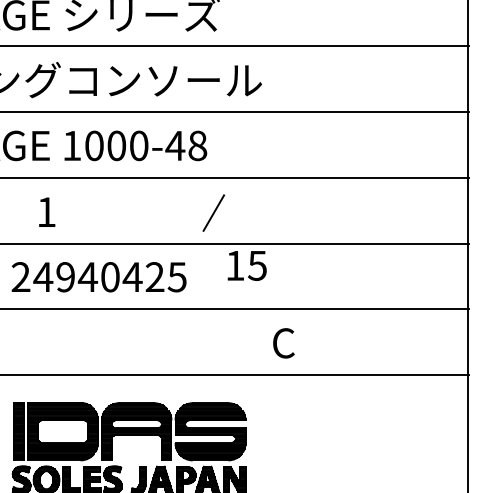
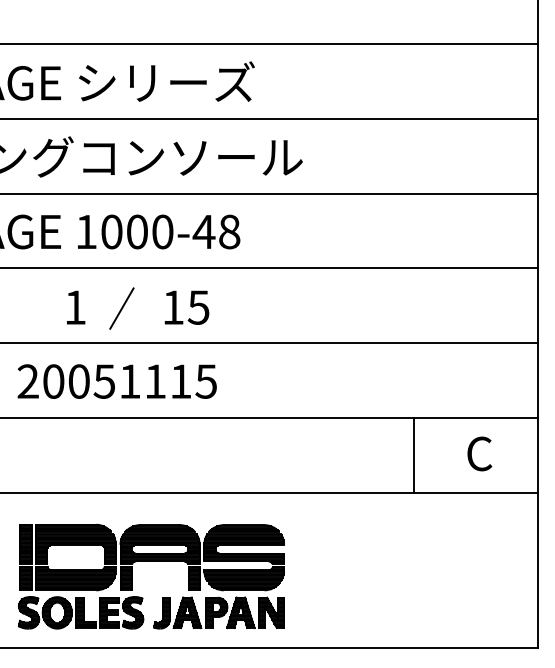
text: (47, 212) -> (76, 307), moved
line: (213, 213) -> (121, 308), moved
text: (246, 265) -> (186, 307), moved
text: (98, 277) -> (116, 381), 24940425 -> 20051115
text: (283, 342) -> (479, 453), moved
line: (360, 342) -> (414, 455), added

